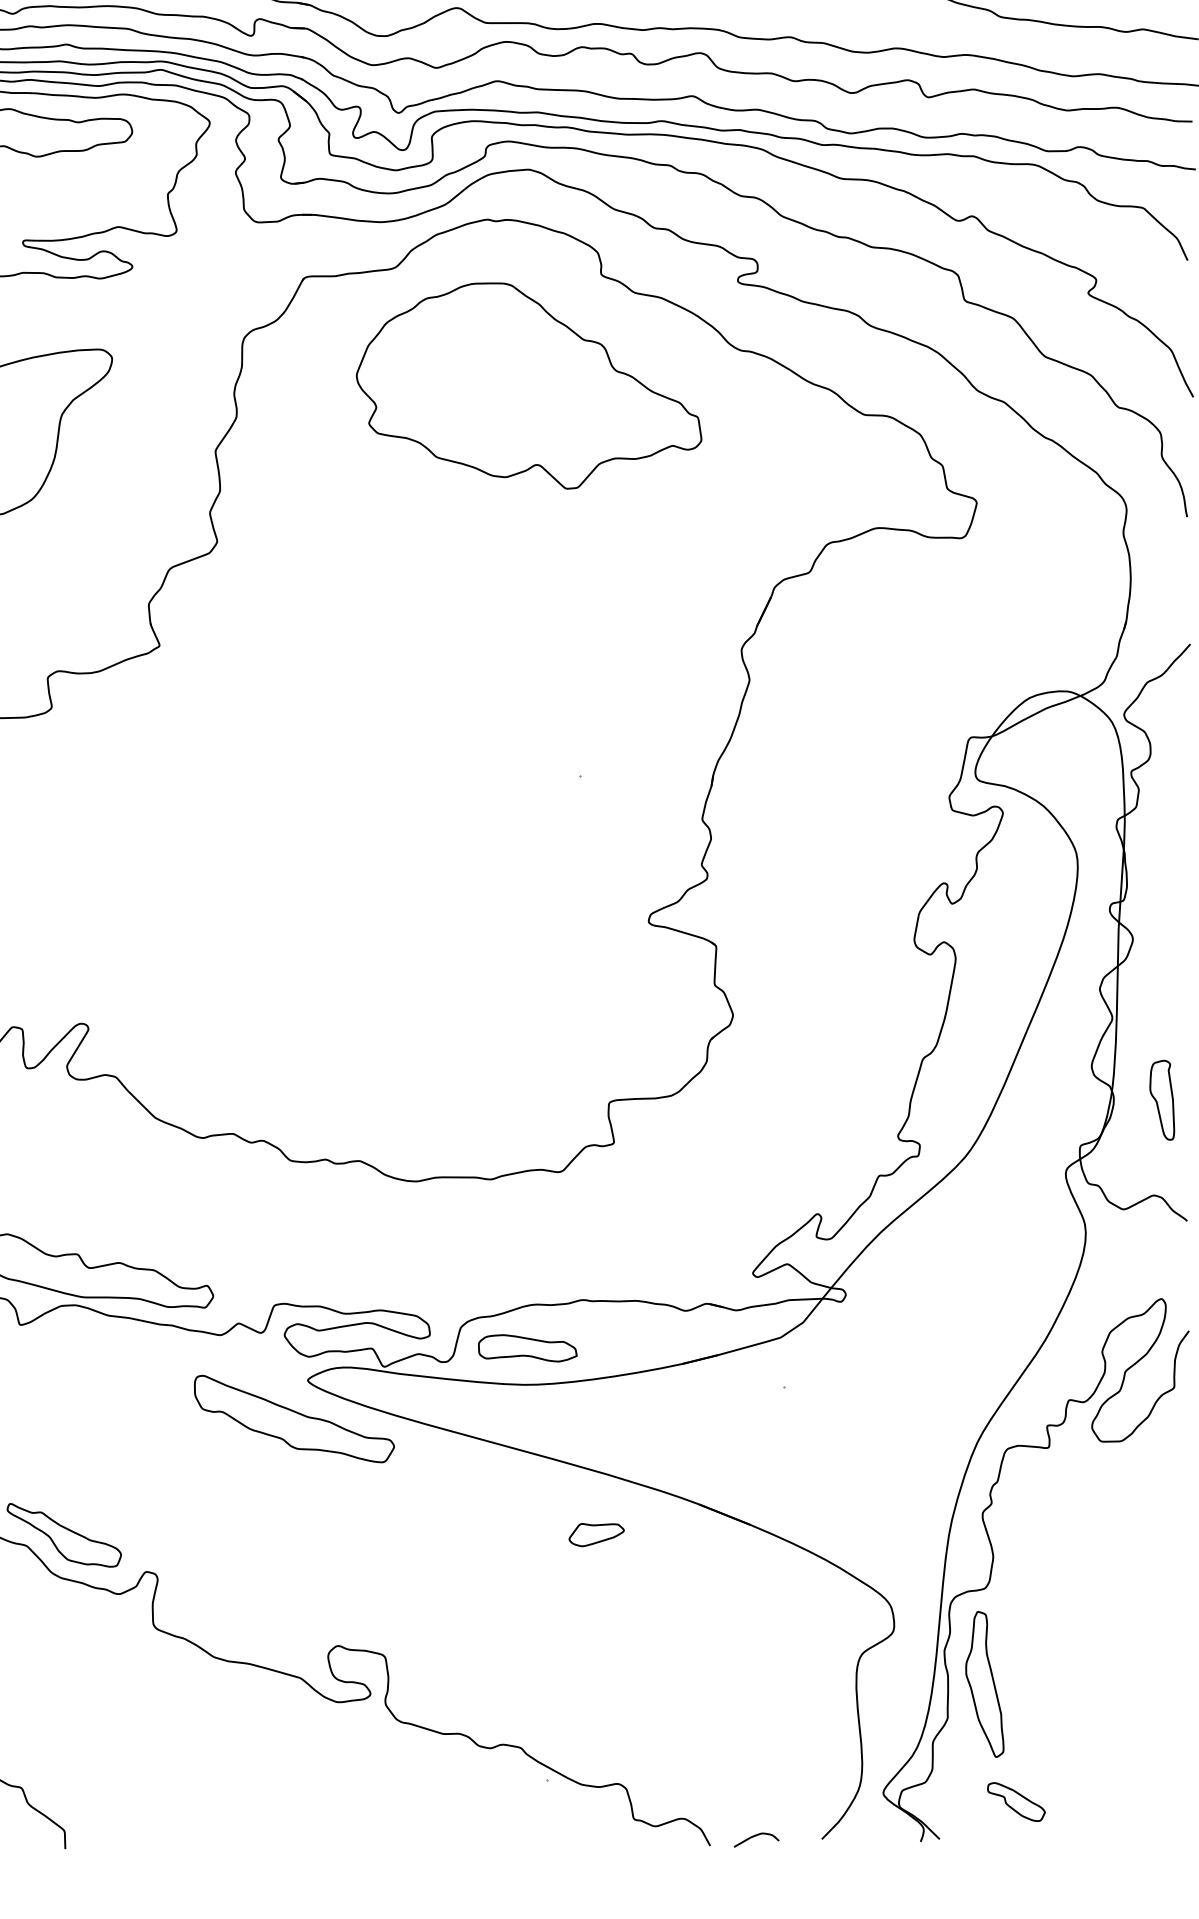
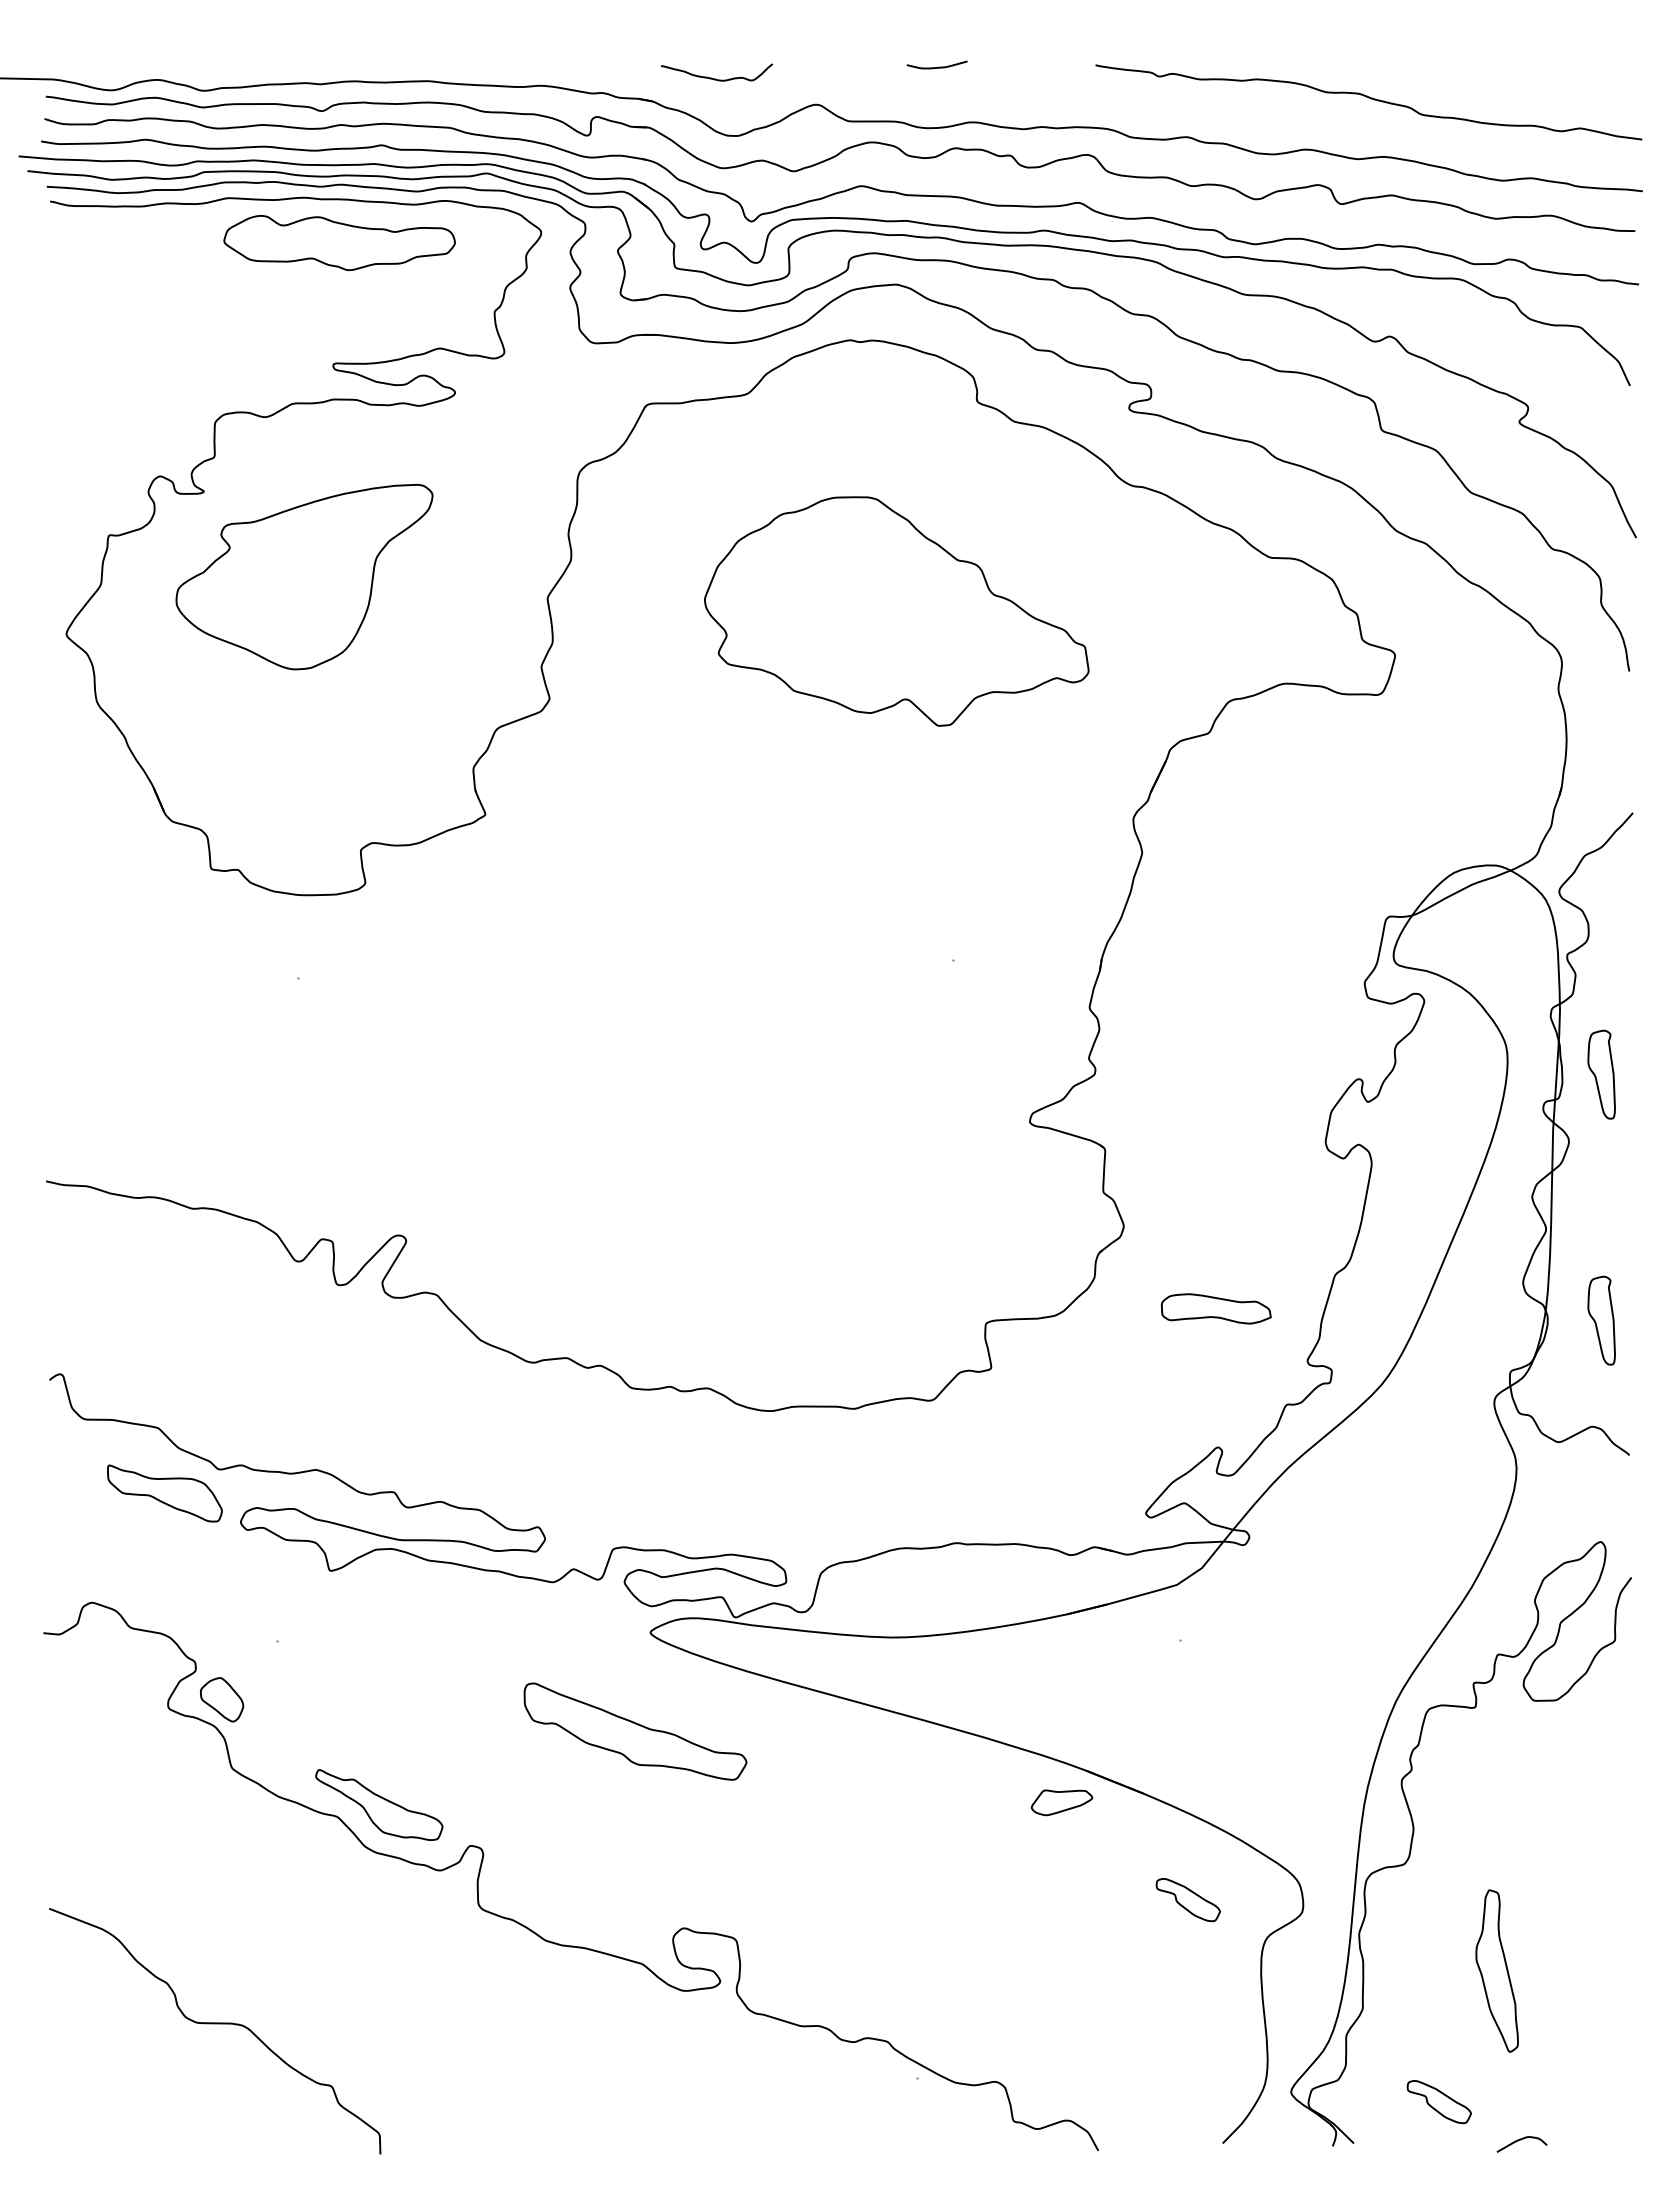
part: (528, 386) -> (896, 611), moved
part: (1162, 879) -> (1601, 1074), added
part: (527, 1347) -> (1215, 1308), moved
part: (294, 1418) -> (635, 1731), moved
part: (596, 1534) -> (1061, 1802), moved
part: (790, 1621) -> (1187, 1900), added
part: (984, 1683) -> (1496, 1970), moved
curve: (756, 1836) -> (1521, 2140), moved

